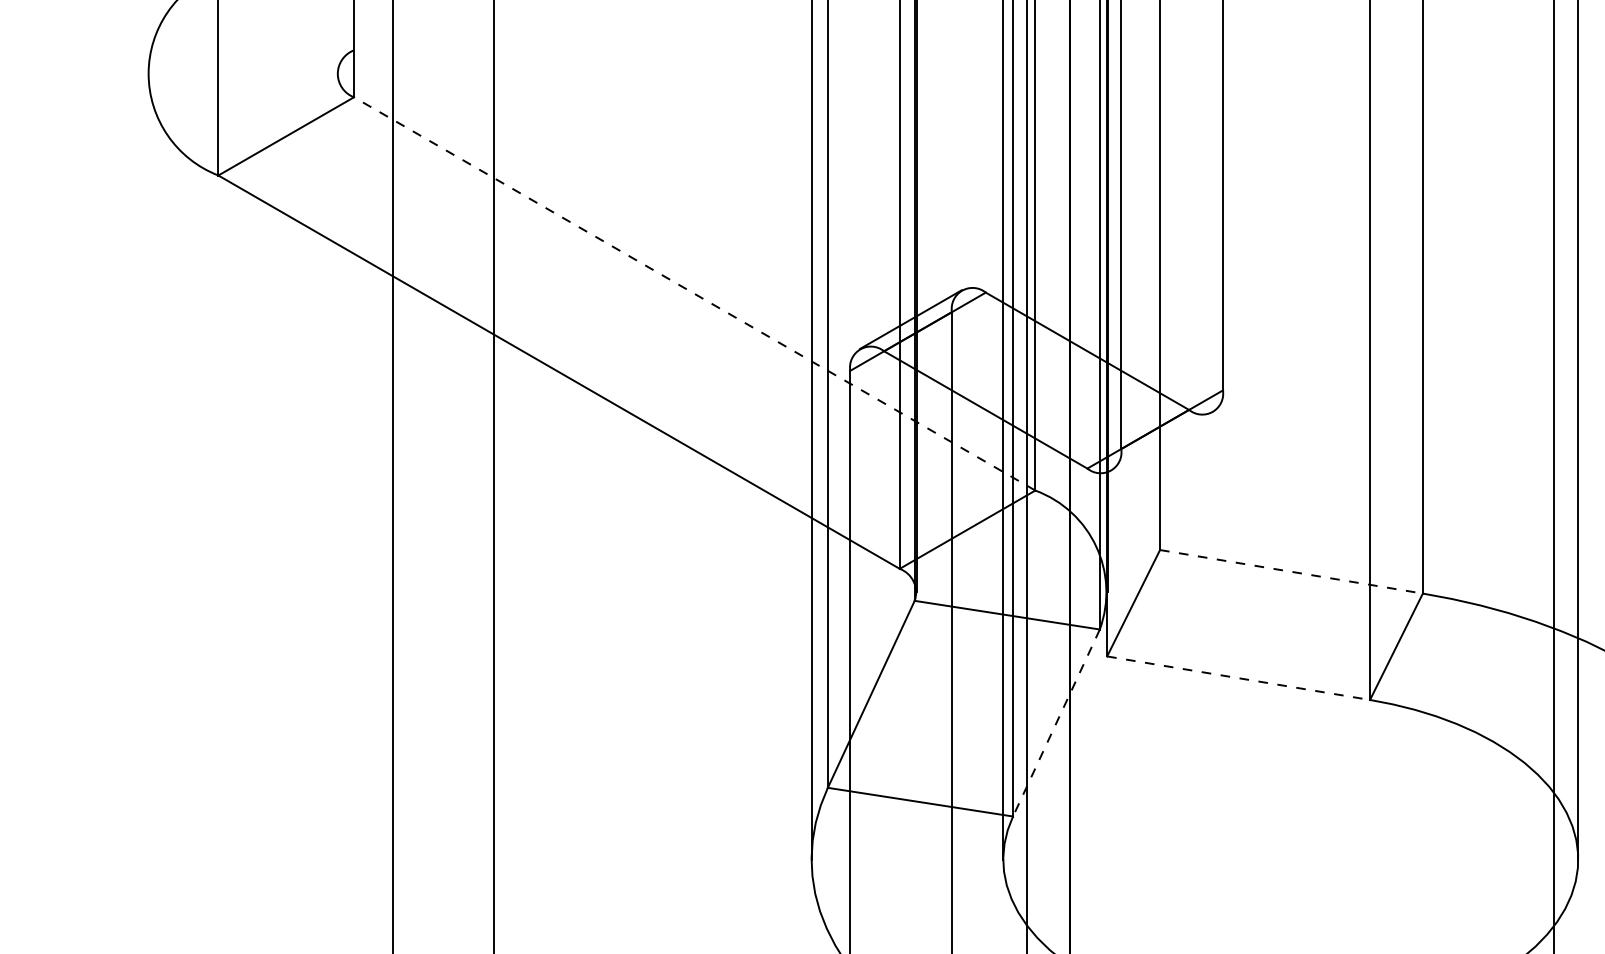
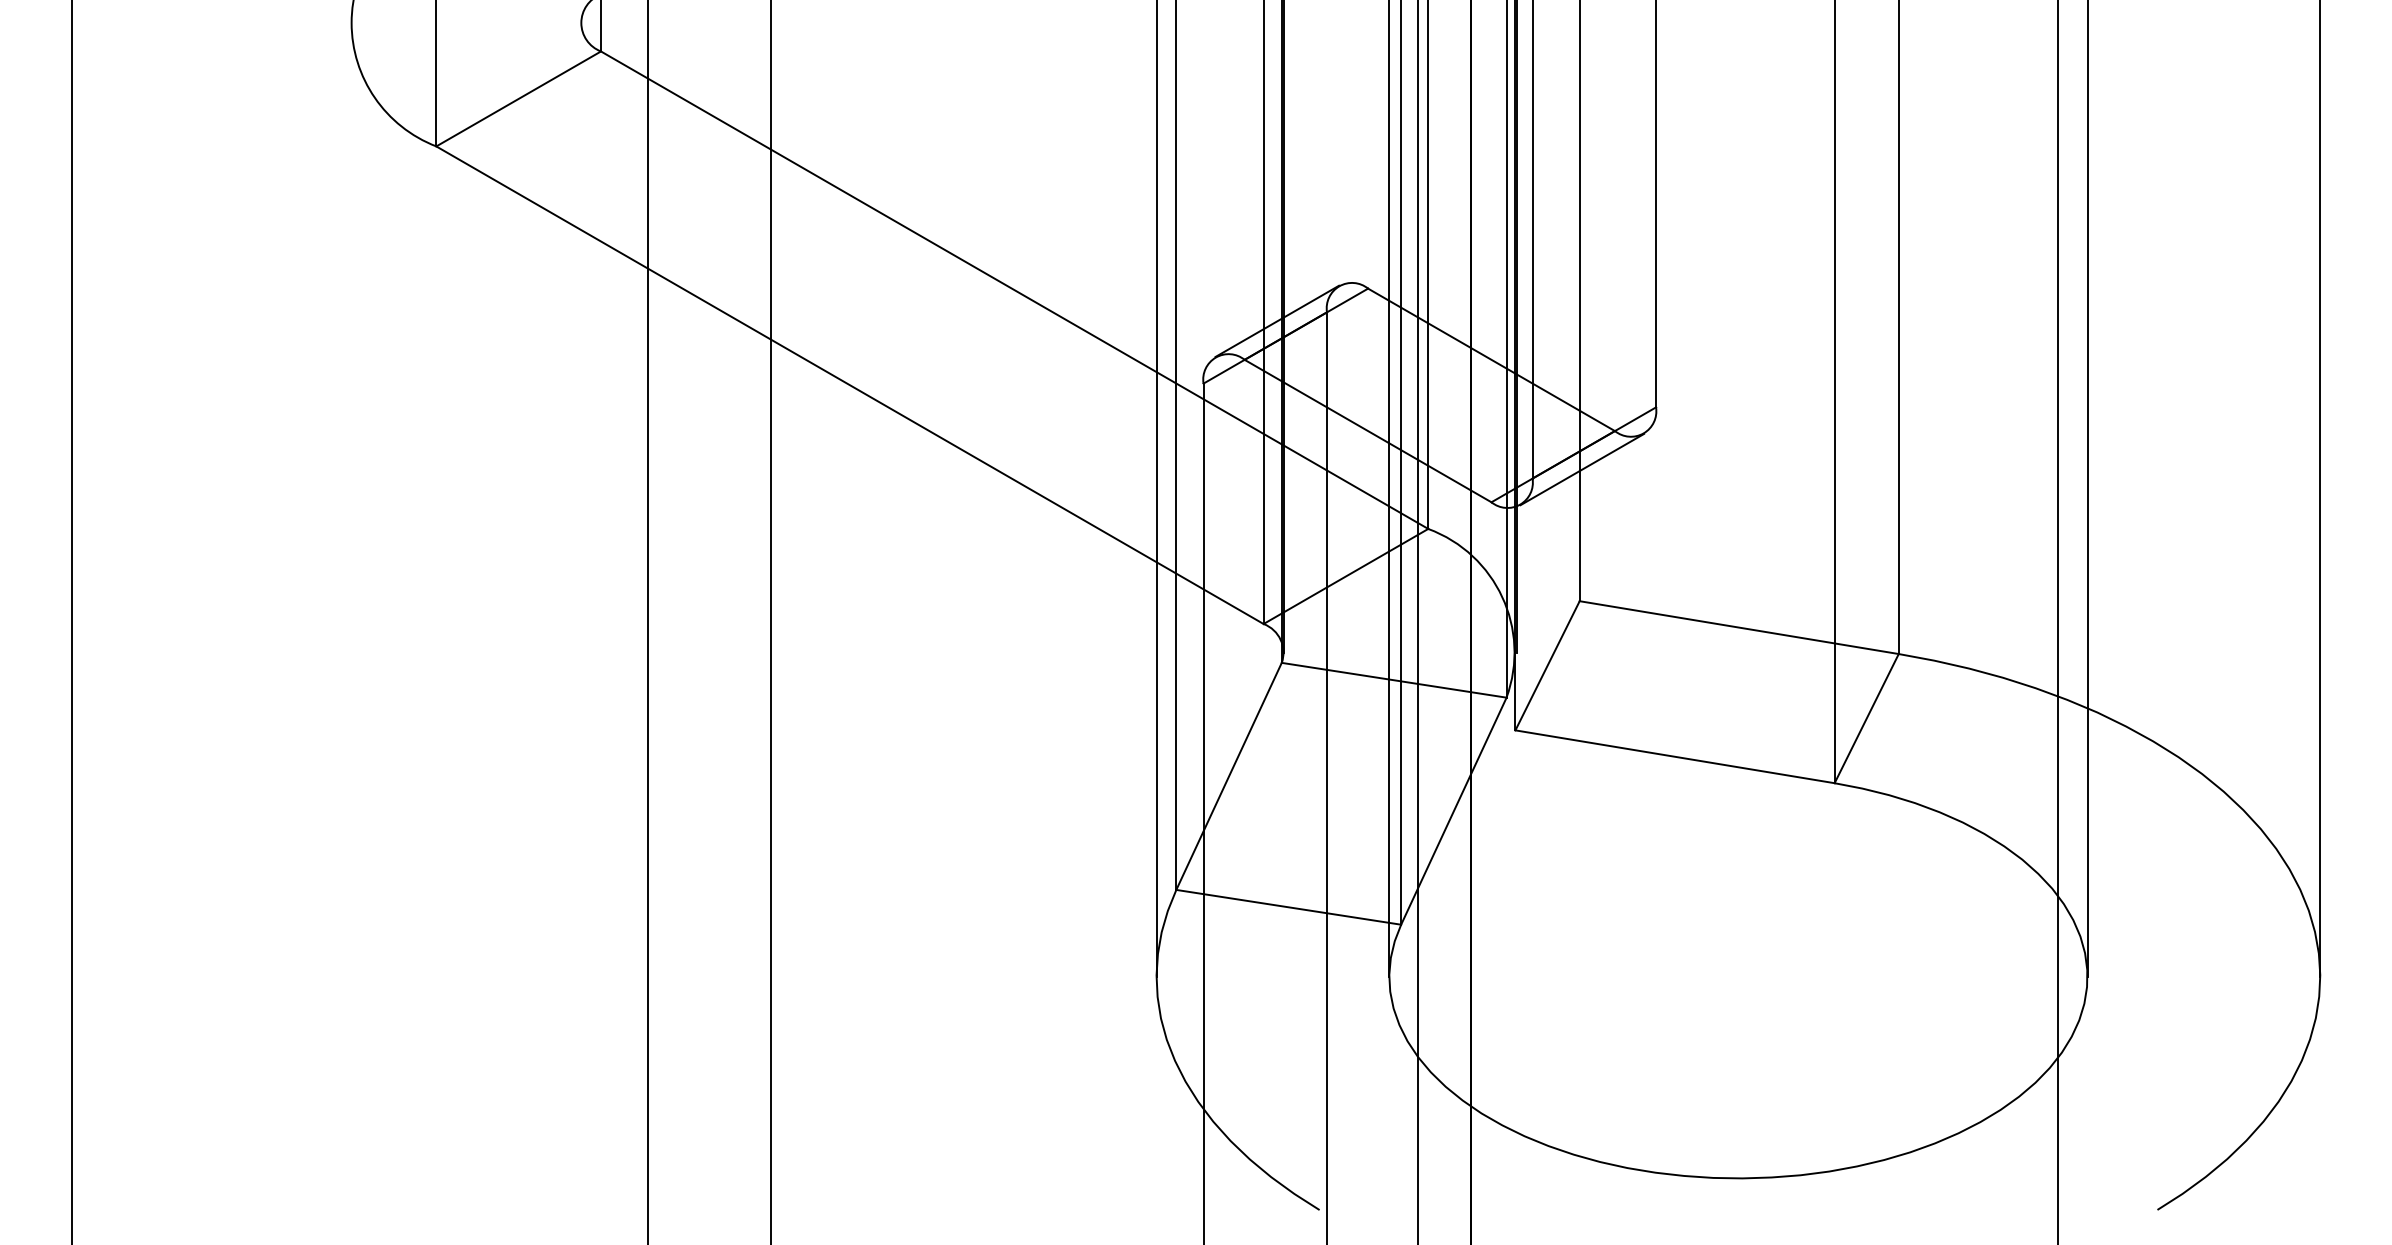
line: (694, 294) -> (1014, 290), dashed -> solid
line: (1162, 441) -> (1582, 469), added
line: (1291, 571) -> (1739, 627), dashed -> solid
line: (1238, 677) -> (1675, 756), dashed -> solid
line: (1056, 723) -> (1453, 811), dashed -> solid

